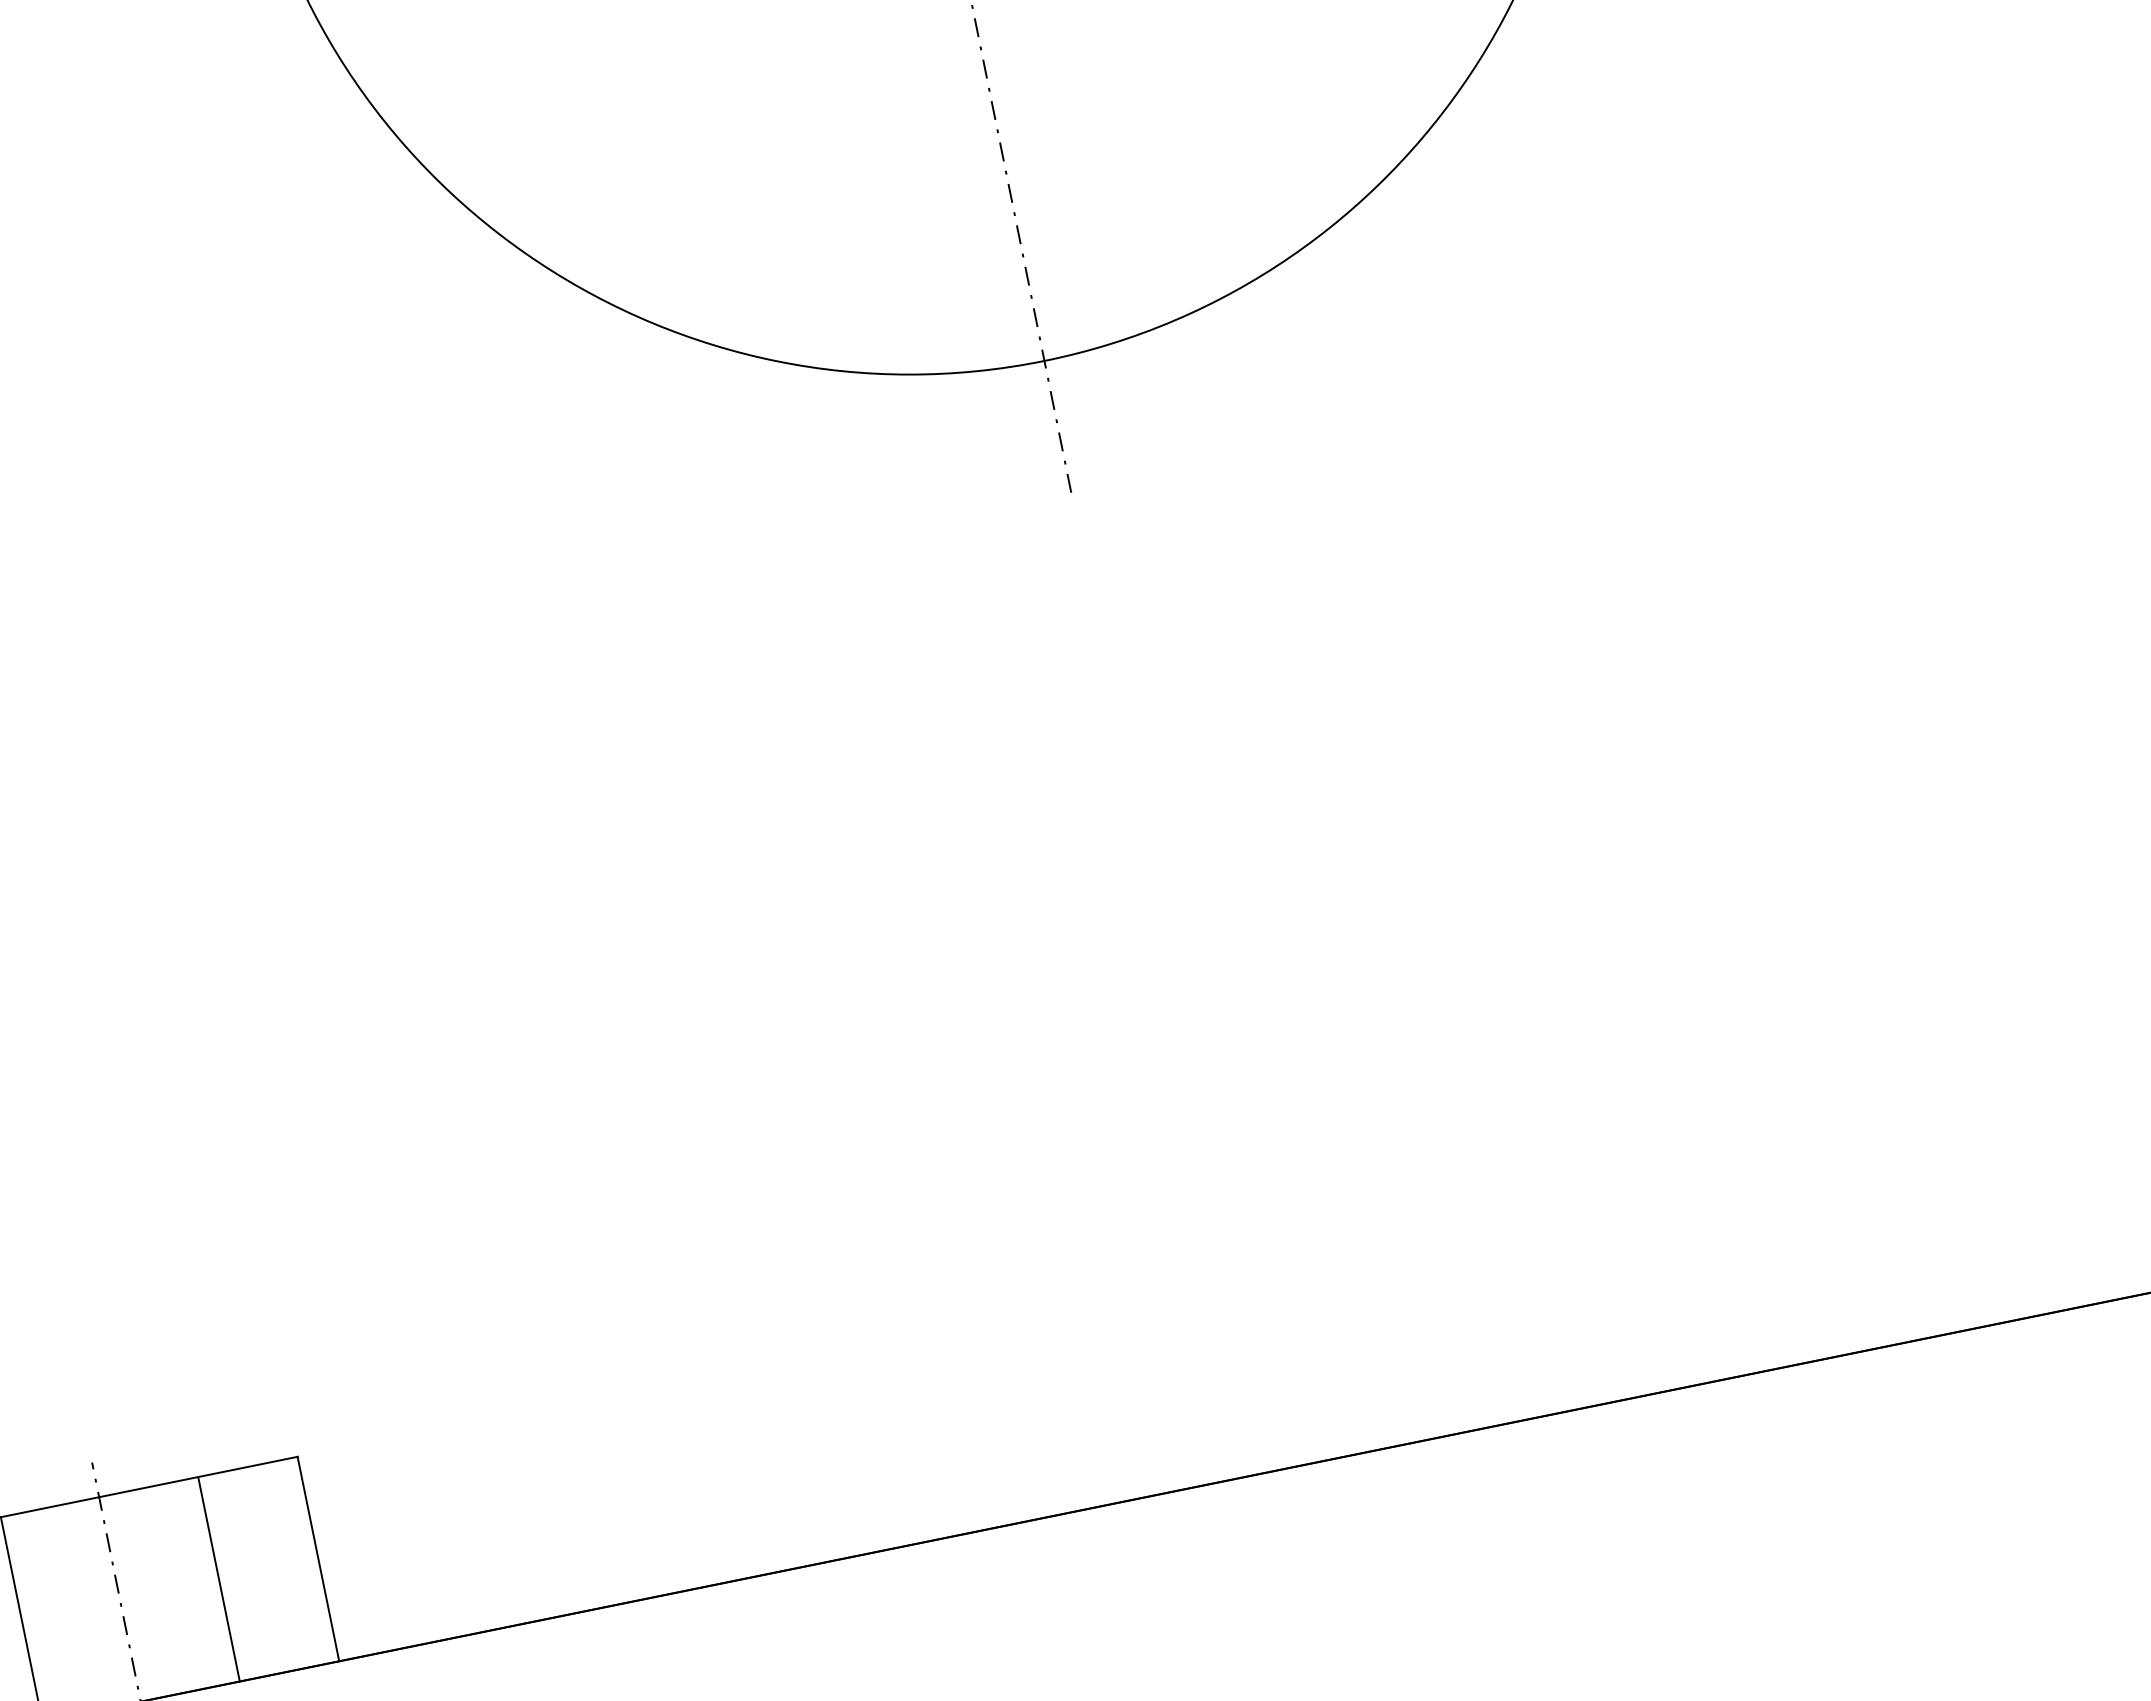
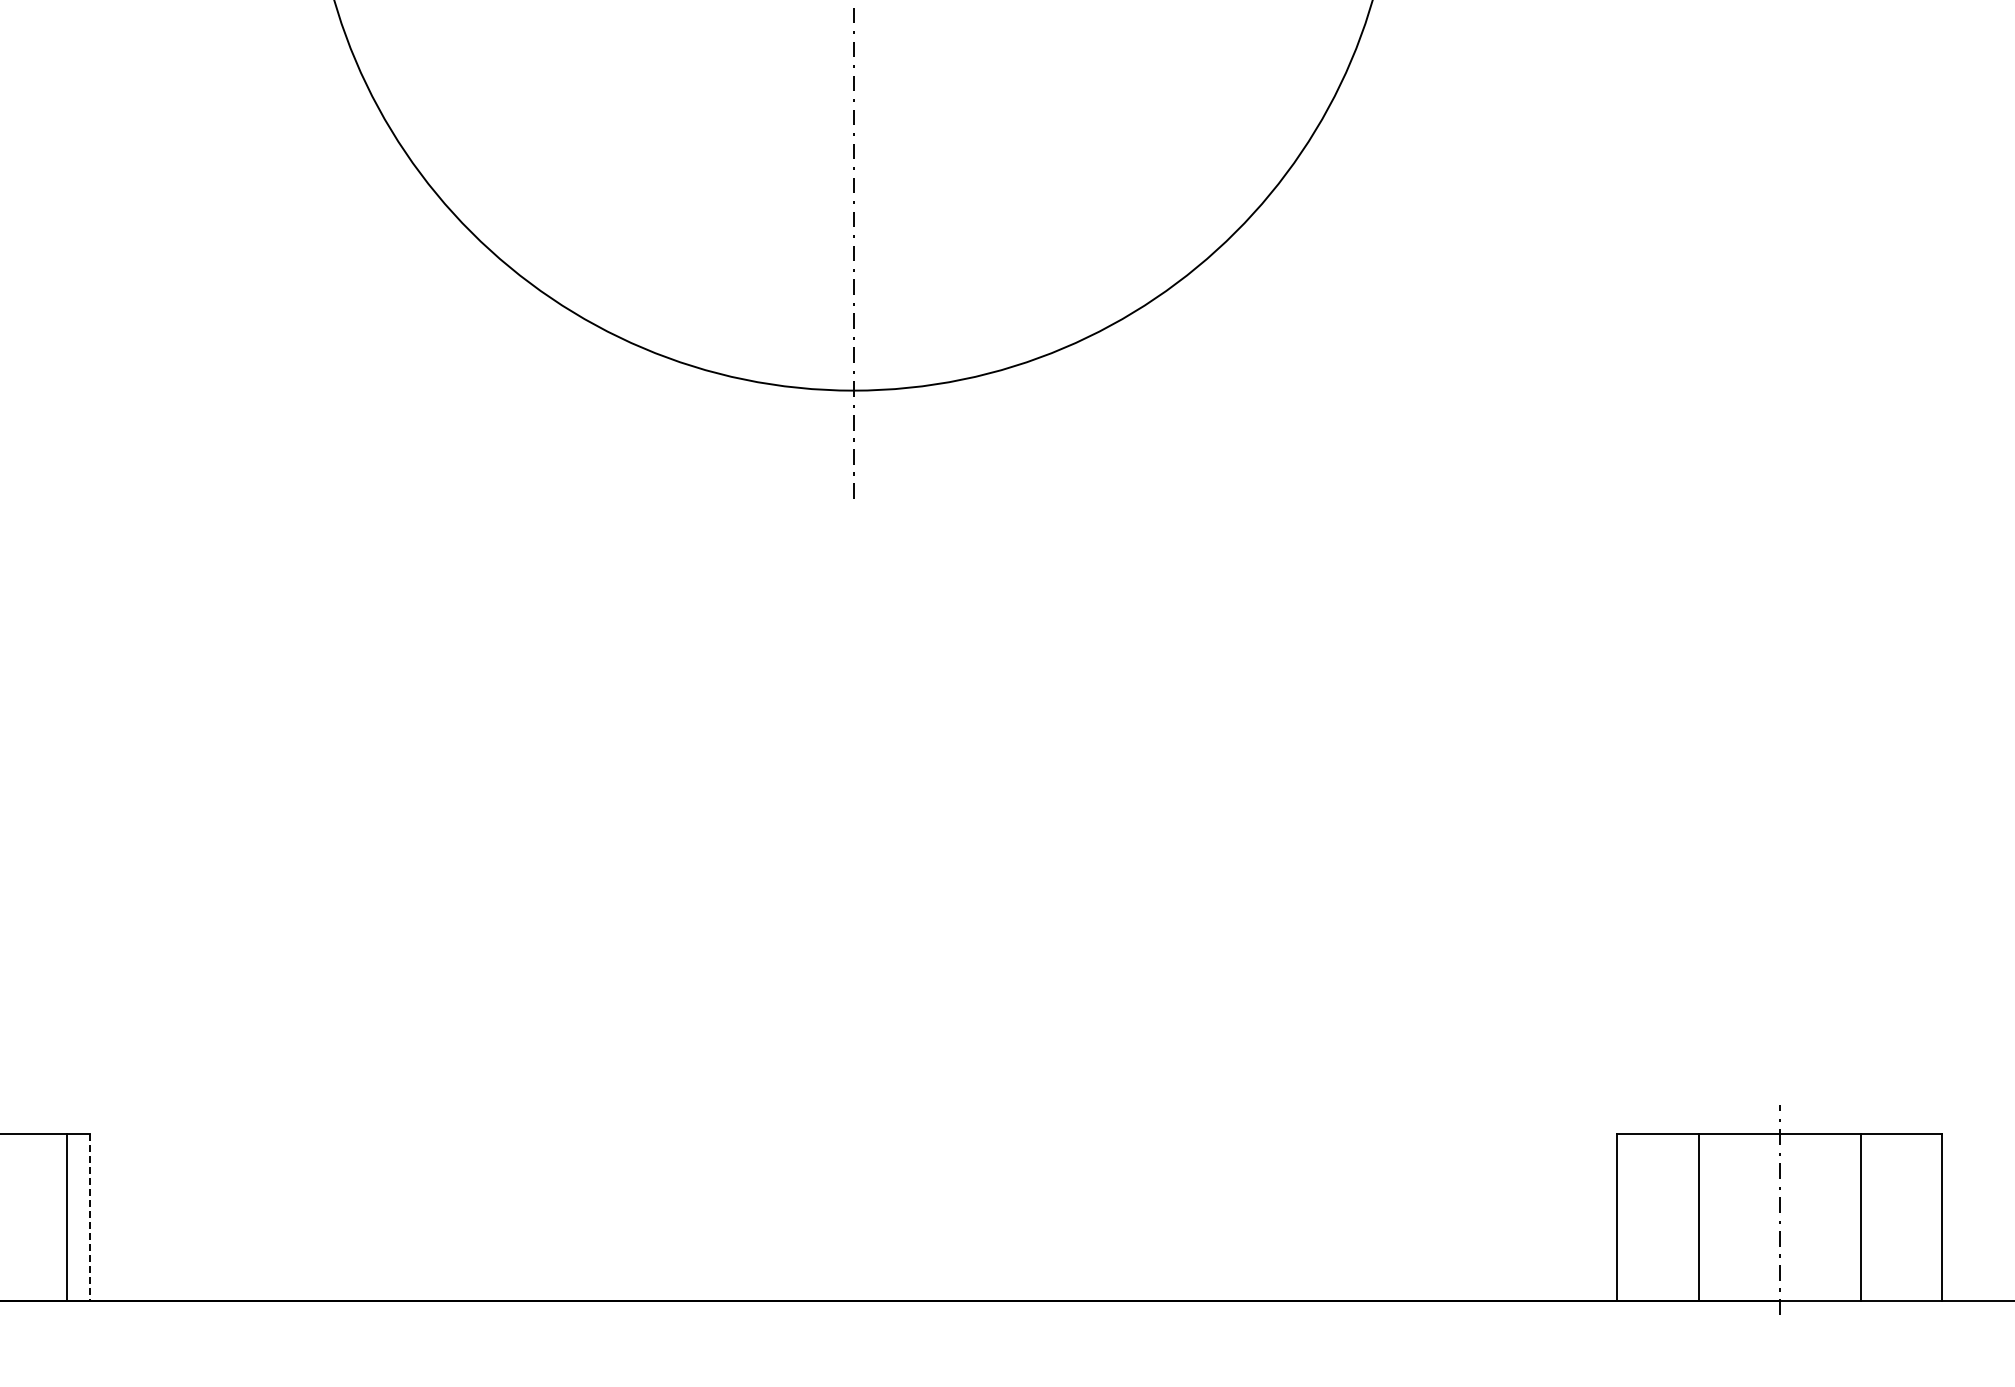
line: (317, 1559) -> (89, 1217), solid -> dashed
line: (219, 1579) -> (67, 1217), moved

